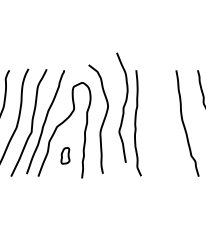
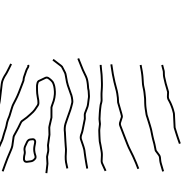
curve: (122, 107) -> (83, 113), moved
curve: (158, 121) -> (122, 116), added
part: (65, 155) -> (29, 150), size x1.43

